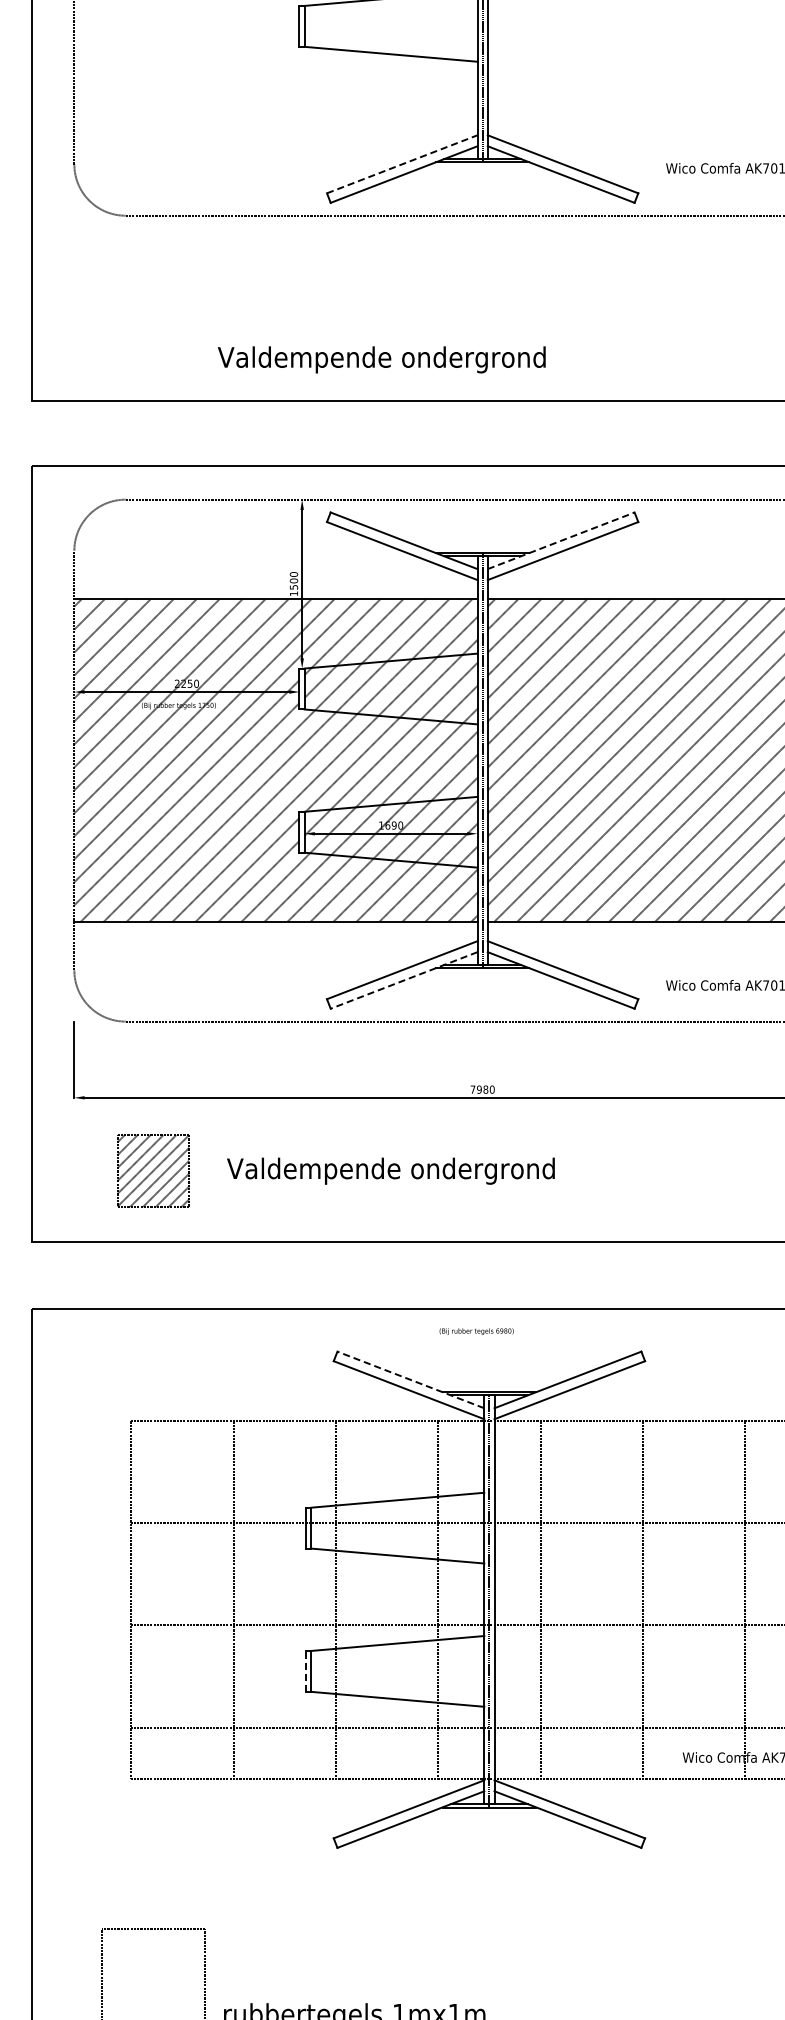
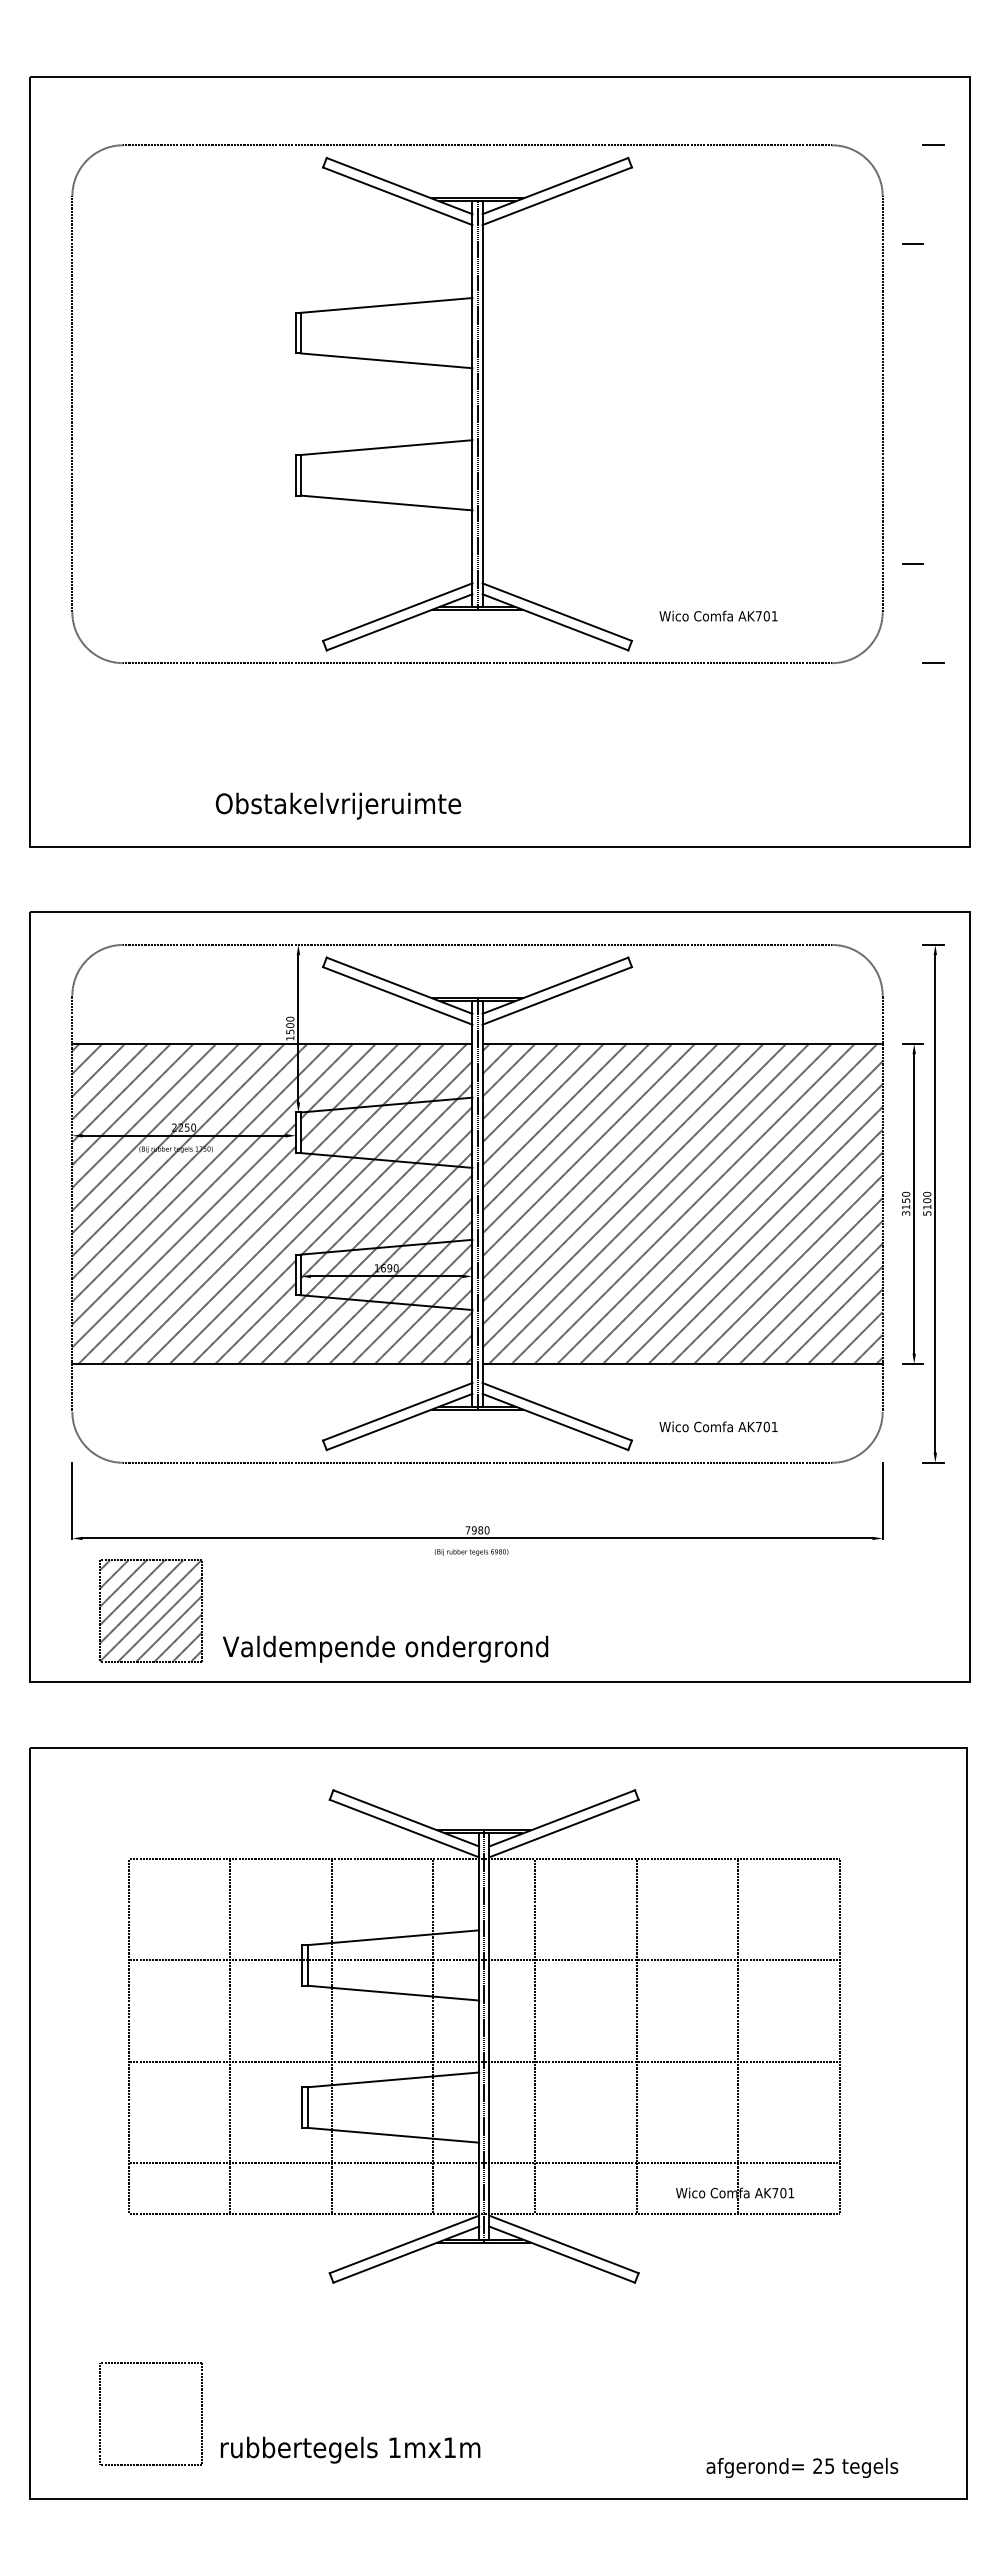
line: (403, 163) -> (398, 611), dashed -> solid
text: (381, 359) -> (377, 805), Valdempende ondergrond -> Obstakelvrijeruimte
line: (561, 540) -> (555, 985), dashed -> solid
line: (404, 980) -> (399, 1422), dashed -> solid
part: (153, 1170) -> (150, 1610), size x1.43
text: (390, 1170) -> (385, 1648), moved
text: (476, 1331) -> (471, 1552), moved
line: (410, 1380) -> (405, 1818), dashed -> solid
line: (306, 1671) -> (302, 2107), dashed -> solid

